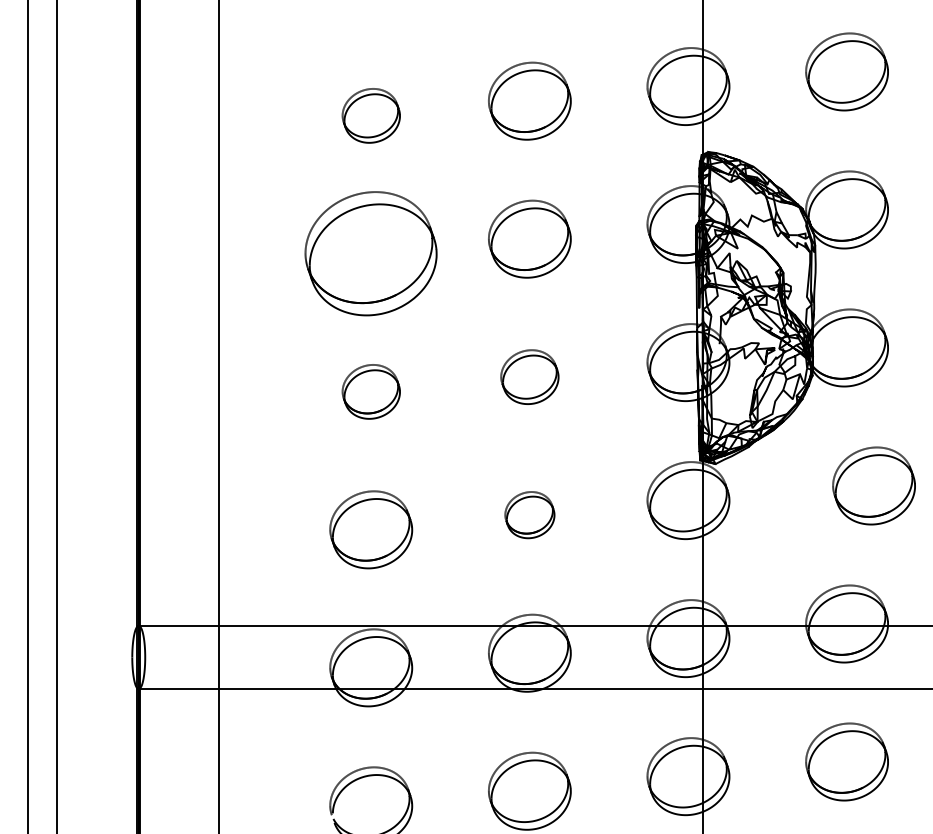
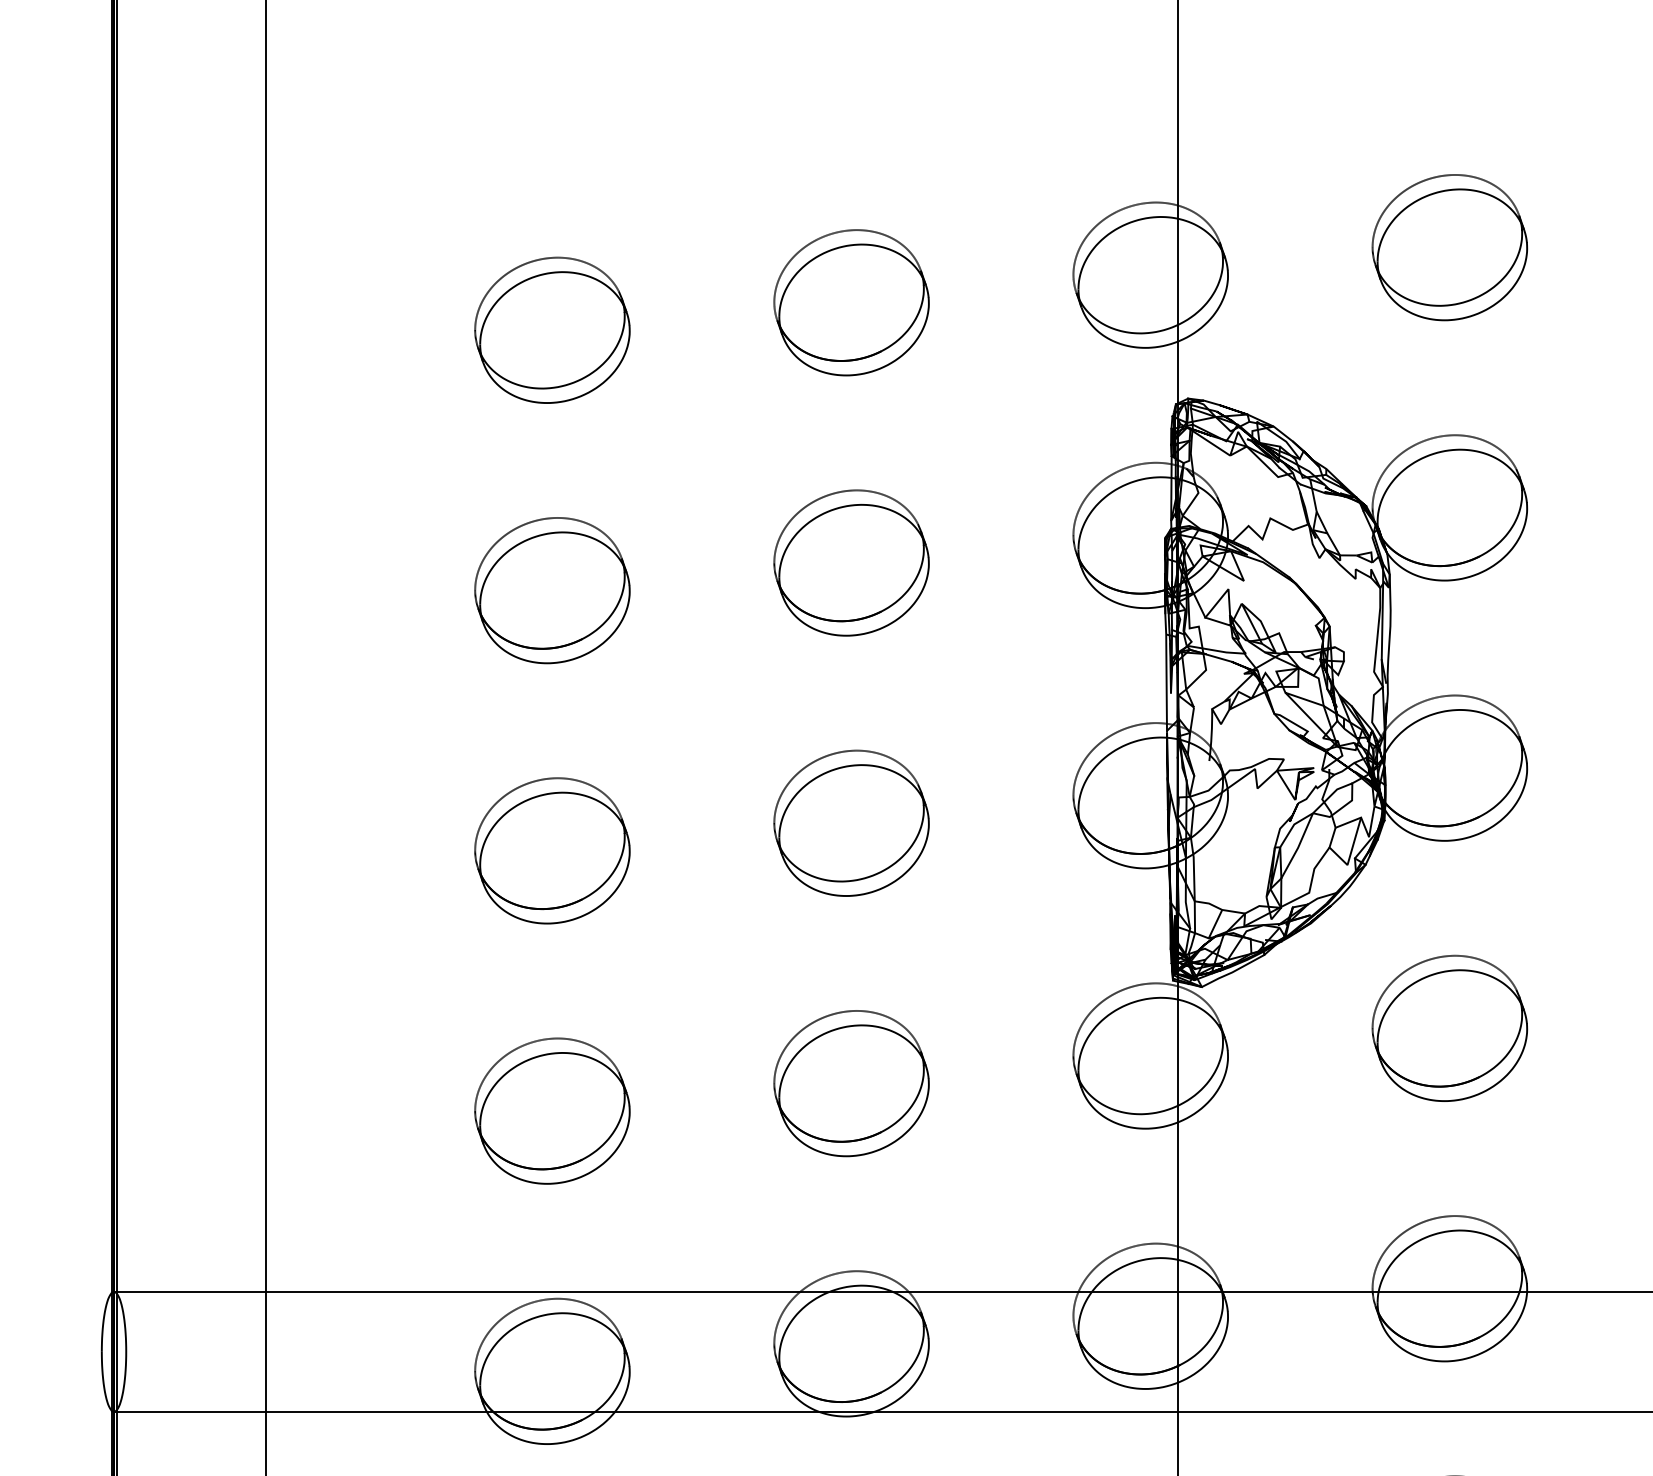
part: (371, 115) -> (552, 329), size x1.43
part: (371, 253) -> (552, 589), size x0.62
part: (529, 376) -> (850, 821), size x1.43
part: (371, 391) -> (552, 850), size x1.43
part: (873, 485) -> (1448, 1027), moved
part: (529, 514) -> (850, 1082), size x1.67

